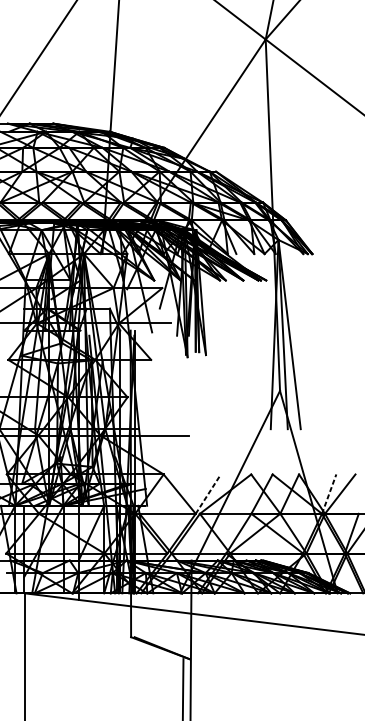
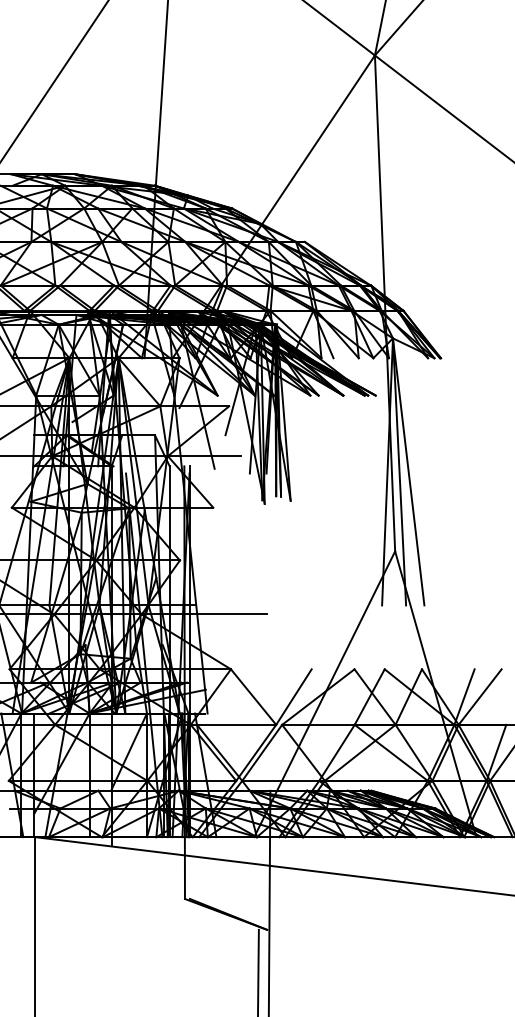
line: (208, 494) -> (293, 697), dashed -> solid
line: (329, 494) -> (464, 697), dashed -> solid

